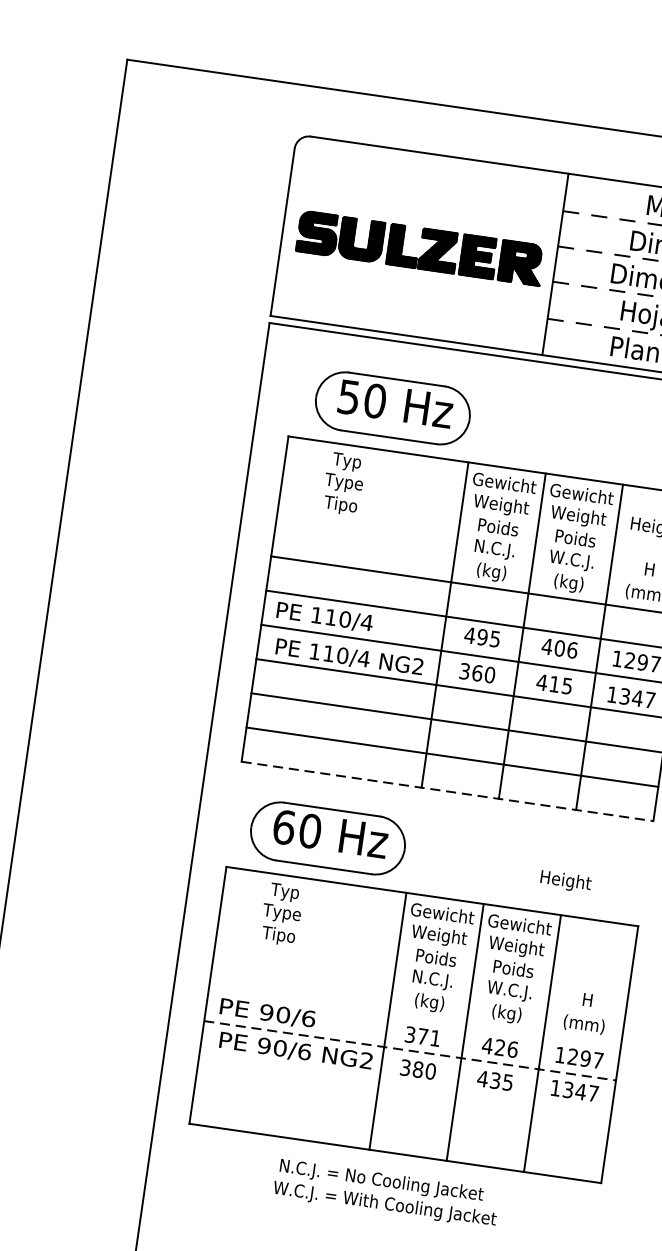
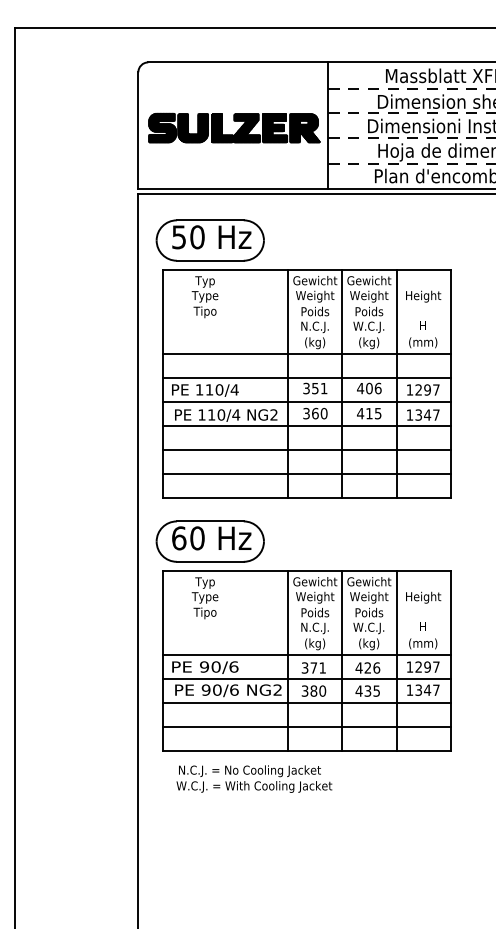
part: (391, 408) -> (209, 240), moved
text: (481, 637) -> (314, 388), 495 -> 351
line: (448, 791) -> (307, 497), dashed -> solid
part: (326, 838) -> (209, 541), moved
text: (565, 881) -> (423, 597), moved
line: (414, 1017) -> (306, 655), added
line: (411, 1050) -> (307, 678), dashed -> solid
line: (405, 1084) -> (306, 702), added
line: (400, 1118) -> (306, 726), added
text: (386, 1192) -> (254, 778), moved

